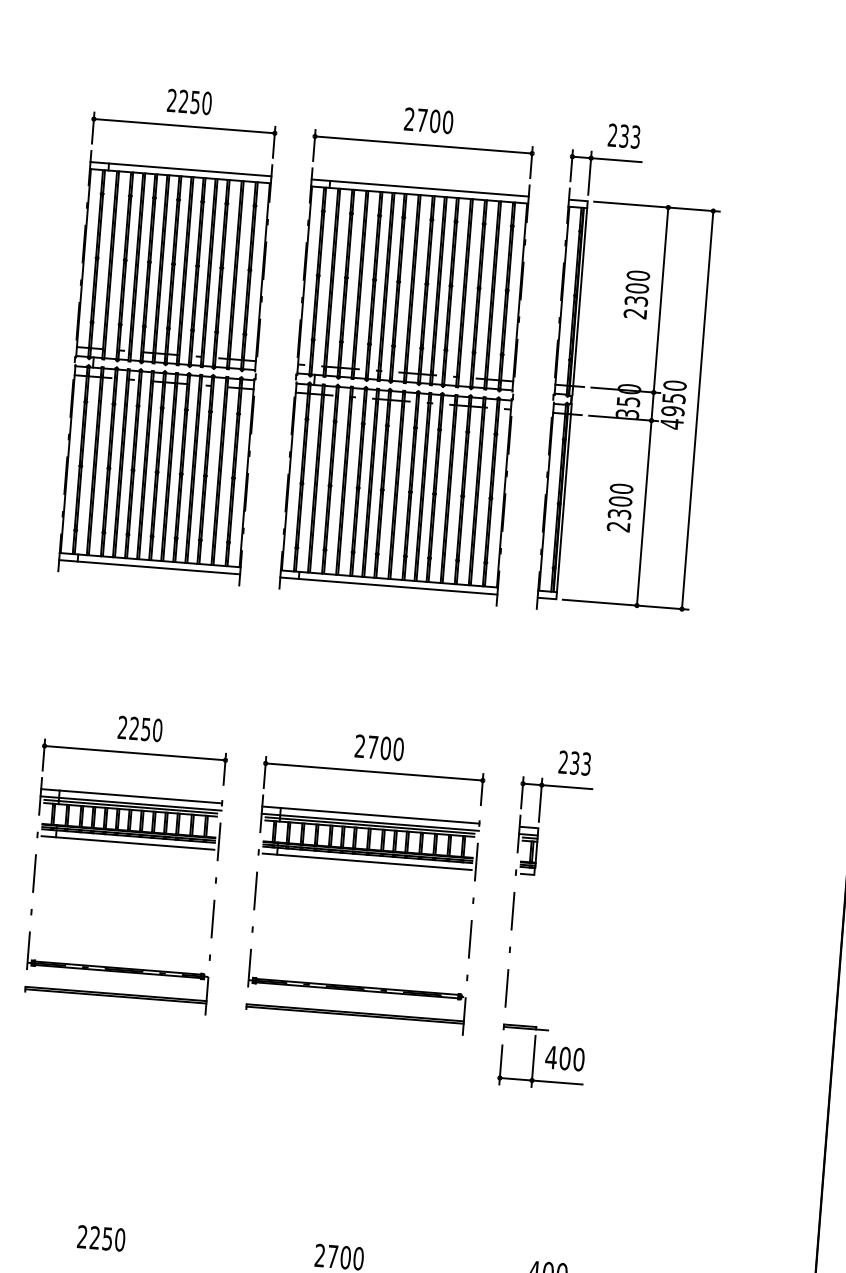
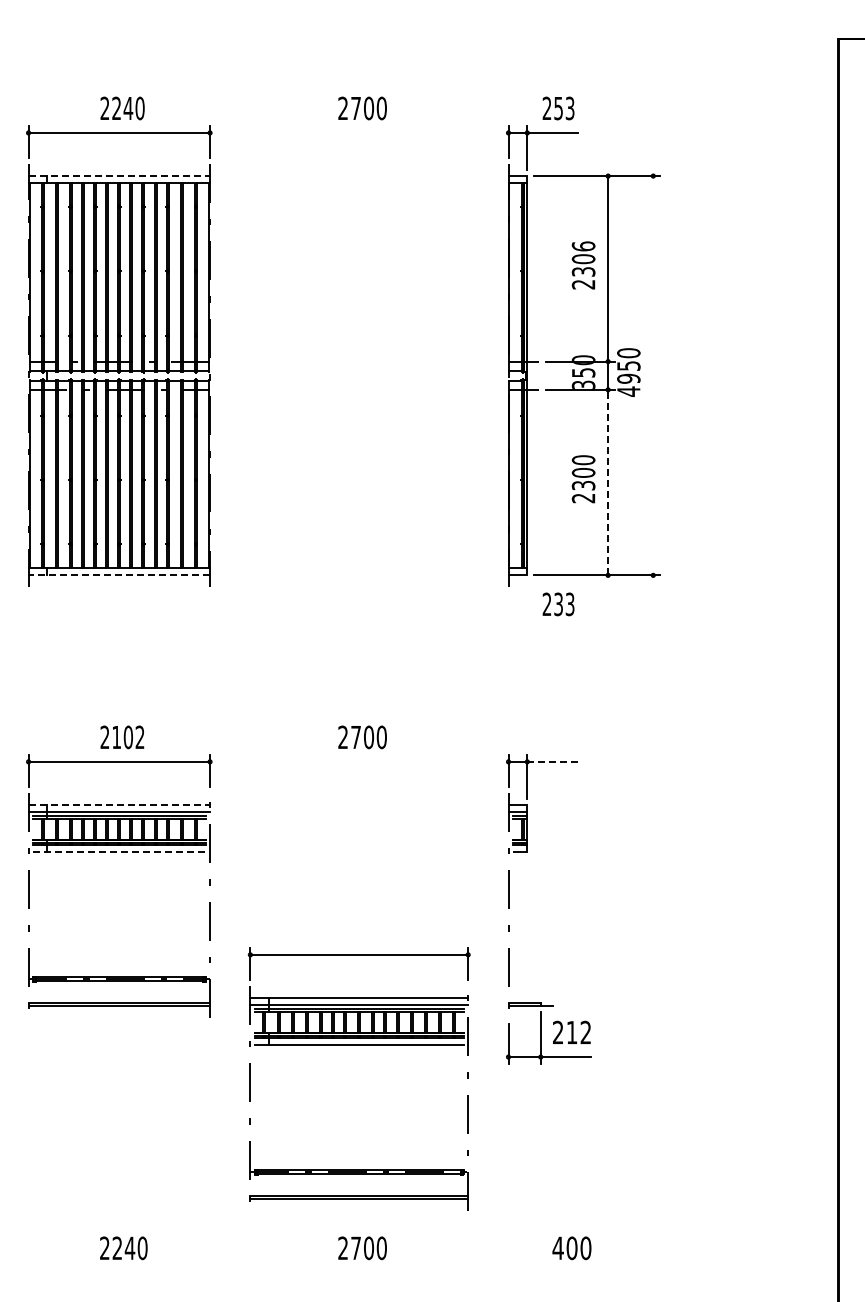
text: (195, 102) -> (128, 108), 2250 -> 2240
text: (624, 135) -> (558, 107), 233 -> 253
line: (181, 169) -> (119, 176), solid -> dashed
text: (637, 275) -> (582, 246), 2300 -> 2306
part: (405, 366) -> (358, 355), removed
line: (697, 409) -> (653, 375), removed
line: (644, 513) -> (608, 482), solid -> dashed
line: (149, 567) -> (119, 575), solid -> dashed
text: (146, 729) -> (128, 737), 2250 -> 2102
text: (574, 763) -> (558, 604), moved
line: (567, 786) -> (553, 761), solid -> dashed
line: (131, 796) -> (119, 805), solid -> dashed
line: (128, 842) -> (119, 851), solid -> dashed
part: (366, 862) -> (358, 1045), moved
text: (564, 1058) -> (571, 1032), 400 -> 212
text: (107, 1239) -> (129, 1248), 2250 -> 2240

